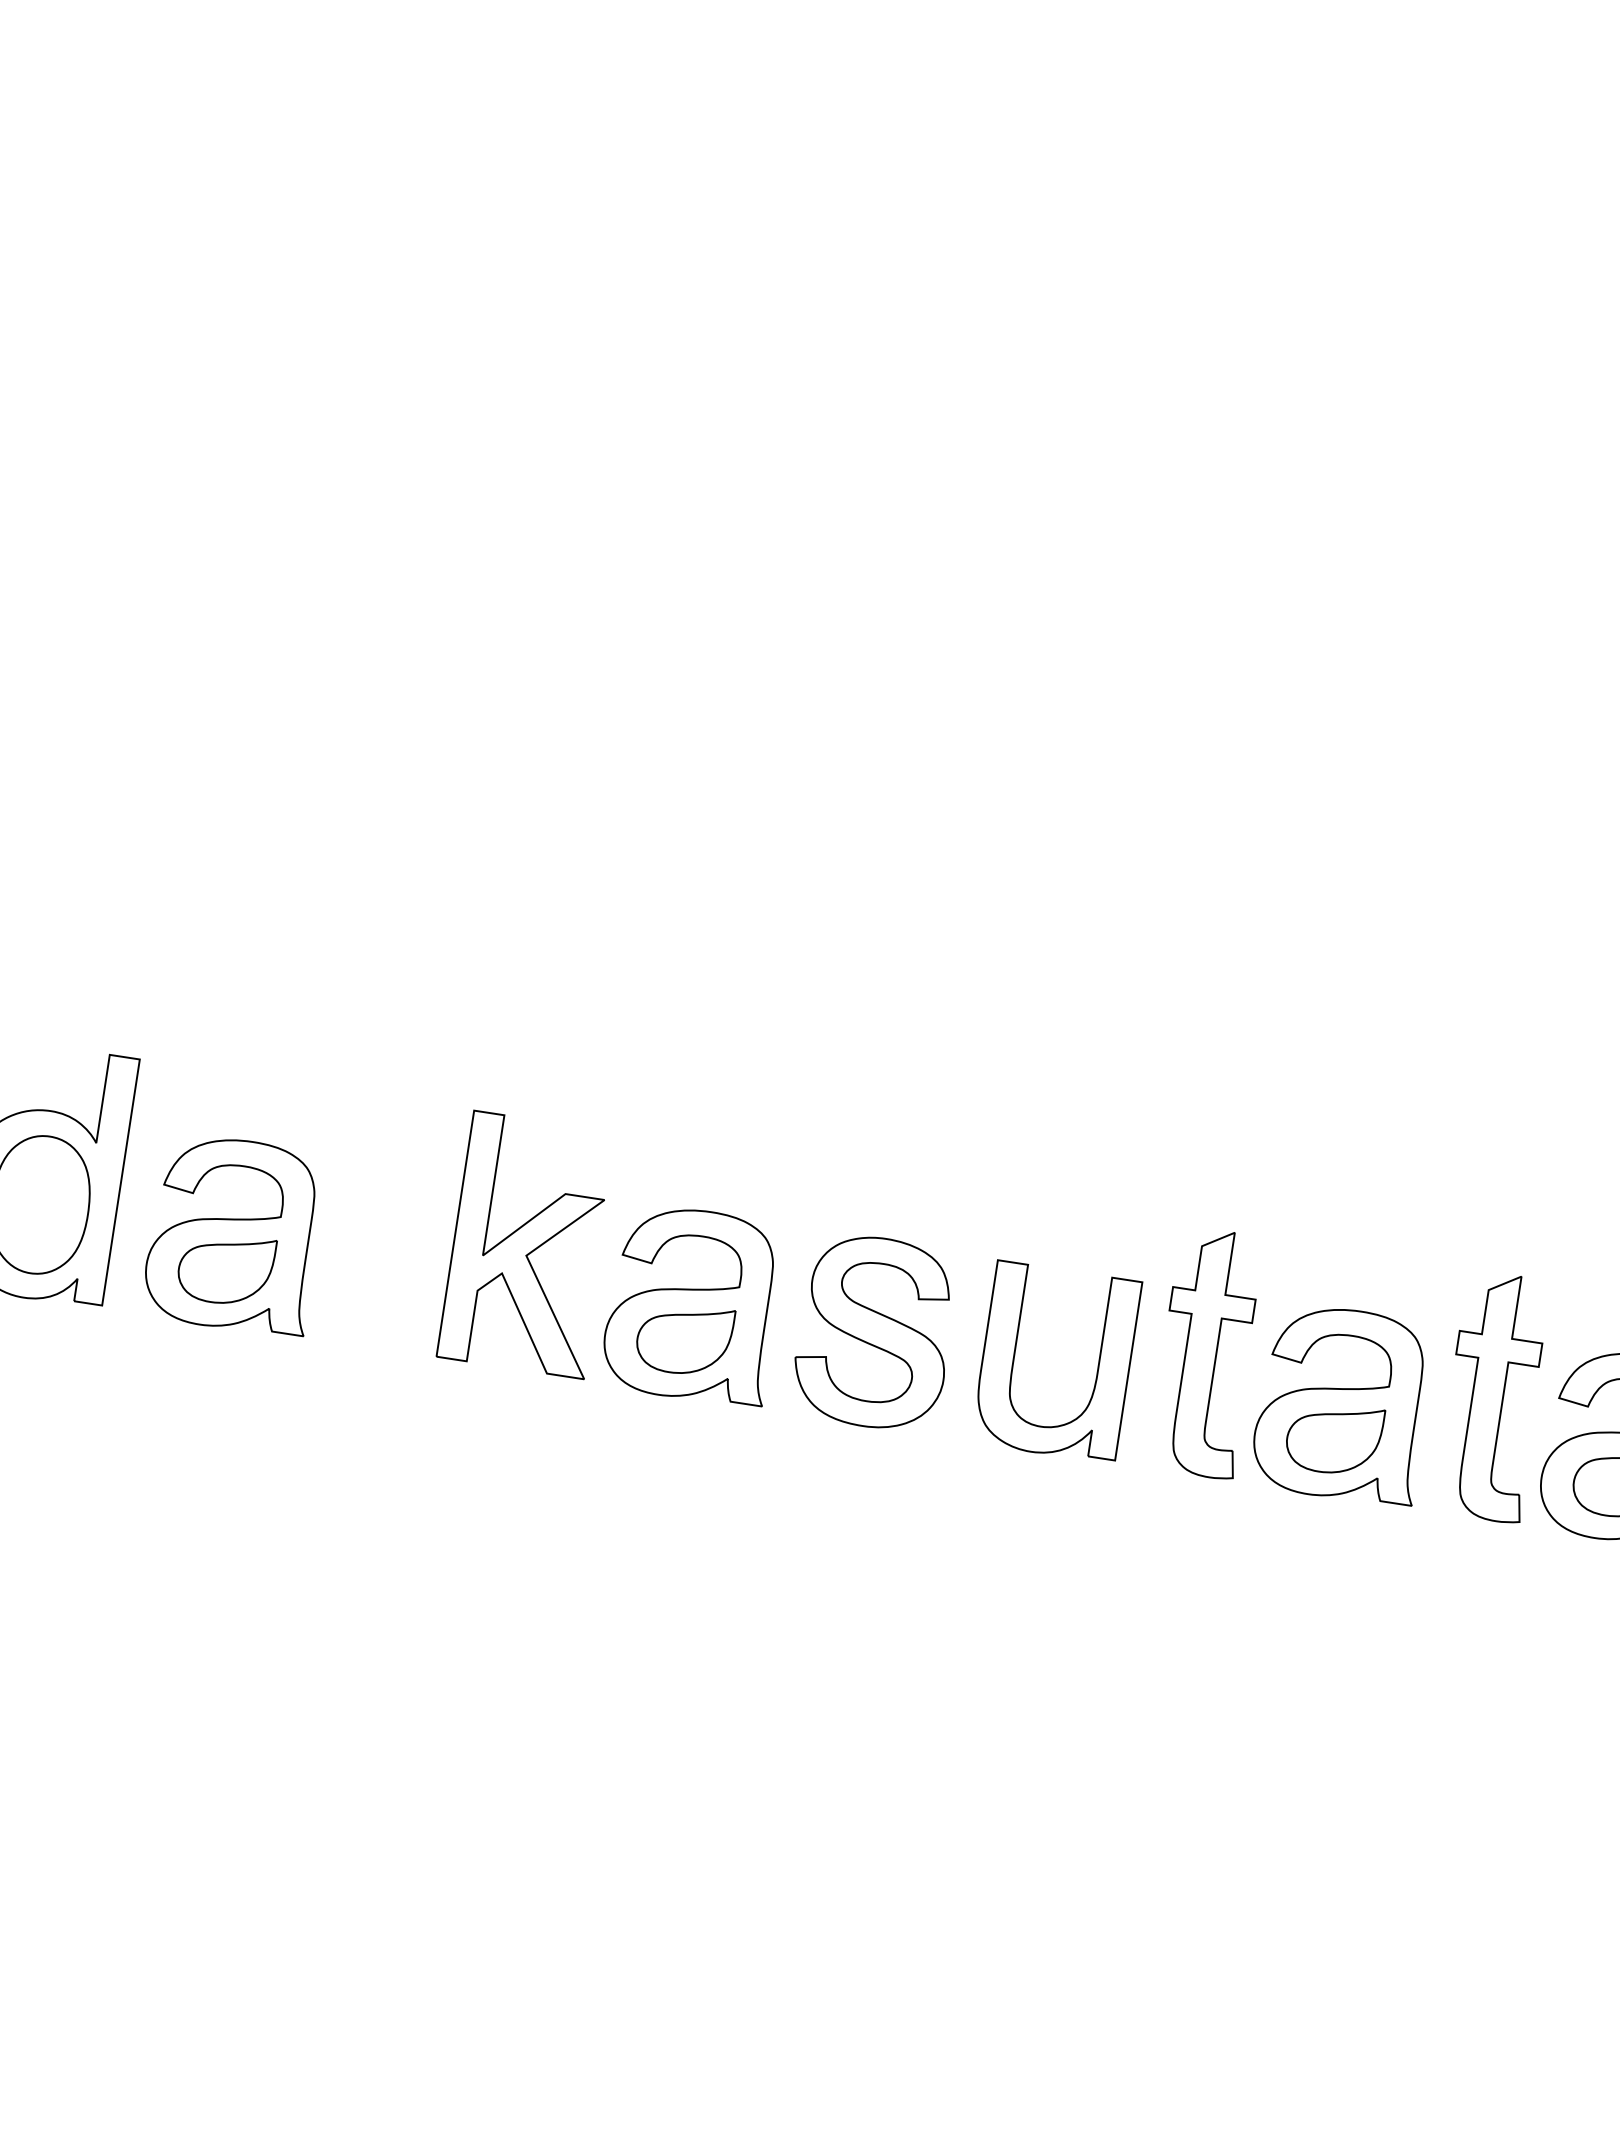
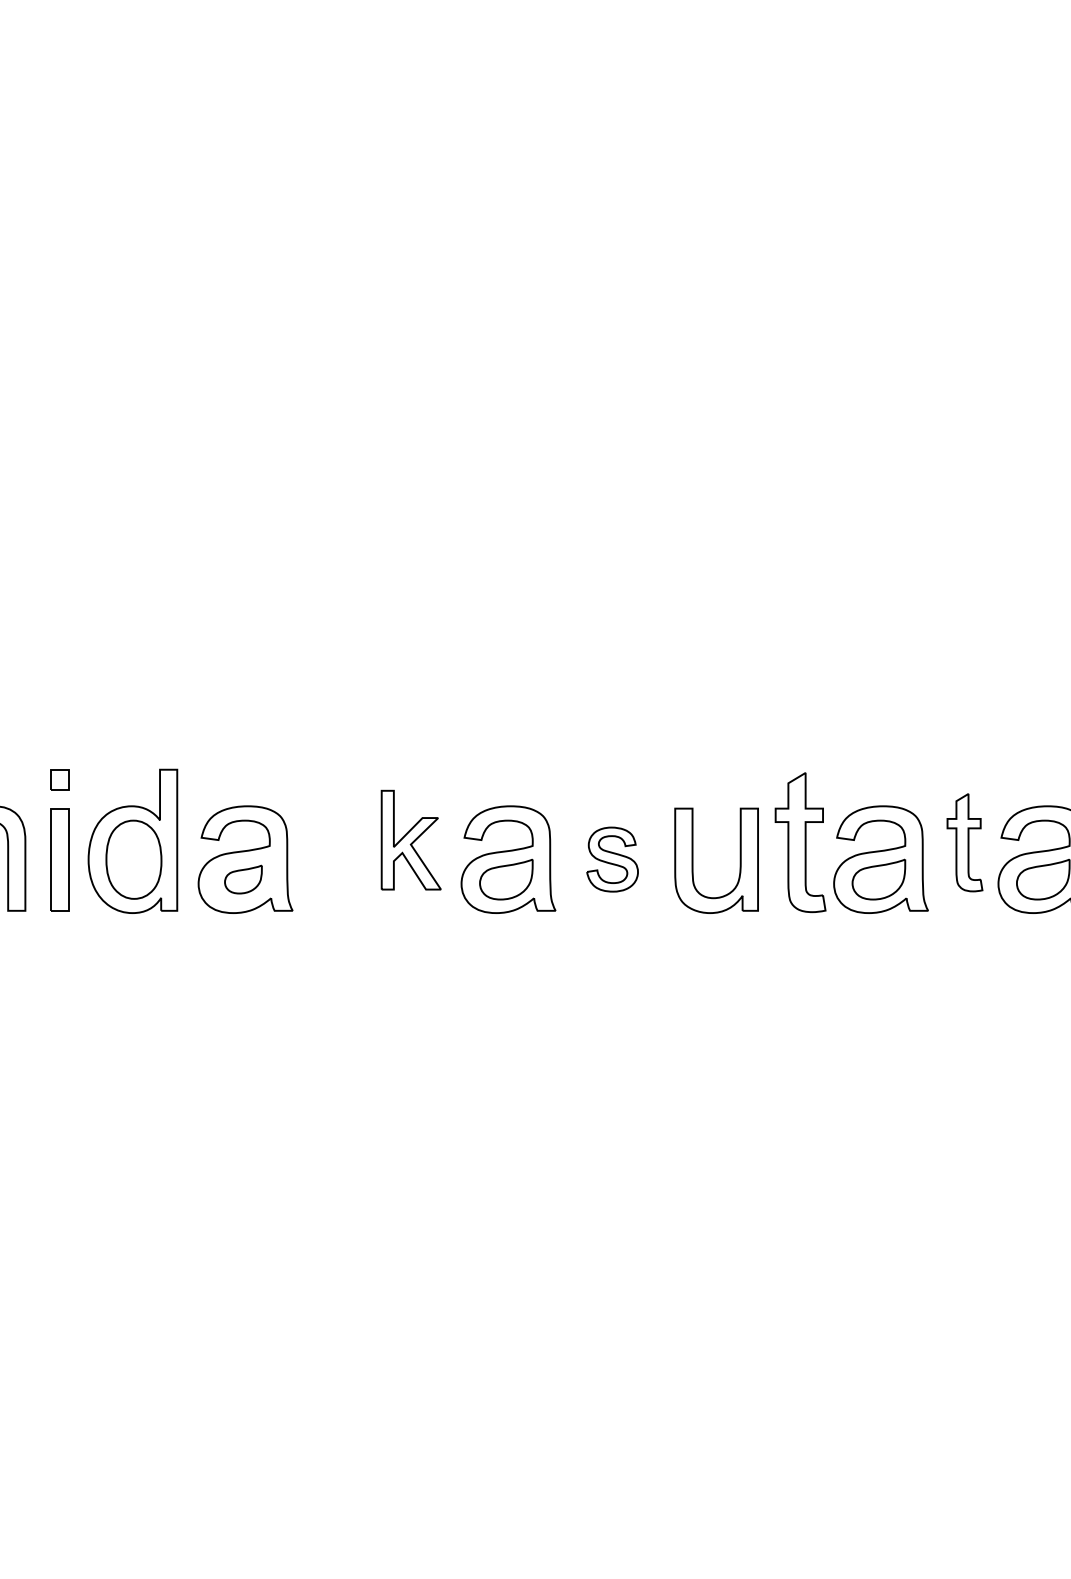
part: (529, 1243) -> (411, 839), size x0.7
part: (226, 1268) -> (243, 879), size x0.7
part: (874, 1332) -> (612, 859), size x0.6
part: (1493, 1396) -> (964, 842), size x0.7

